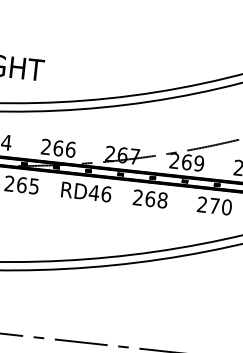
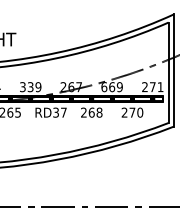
text: (58, 148) -> (30, 87), 266 -> 339
text: (174, 161) -> (104, 87), 269 -> 669
text: (99, 193) -> (59, 112), RD46 -> RD37

